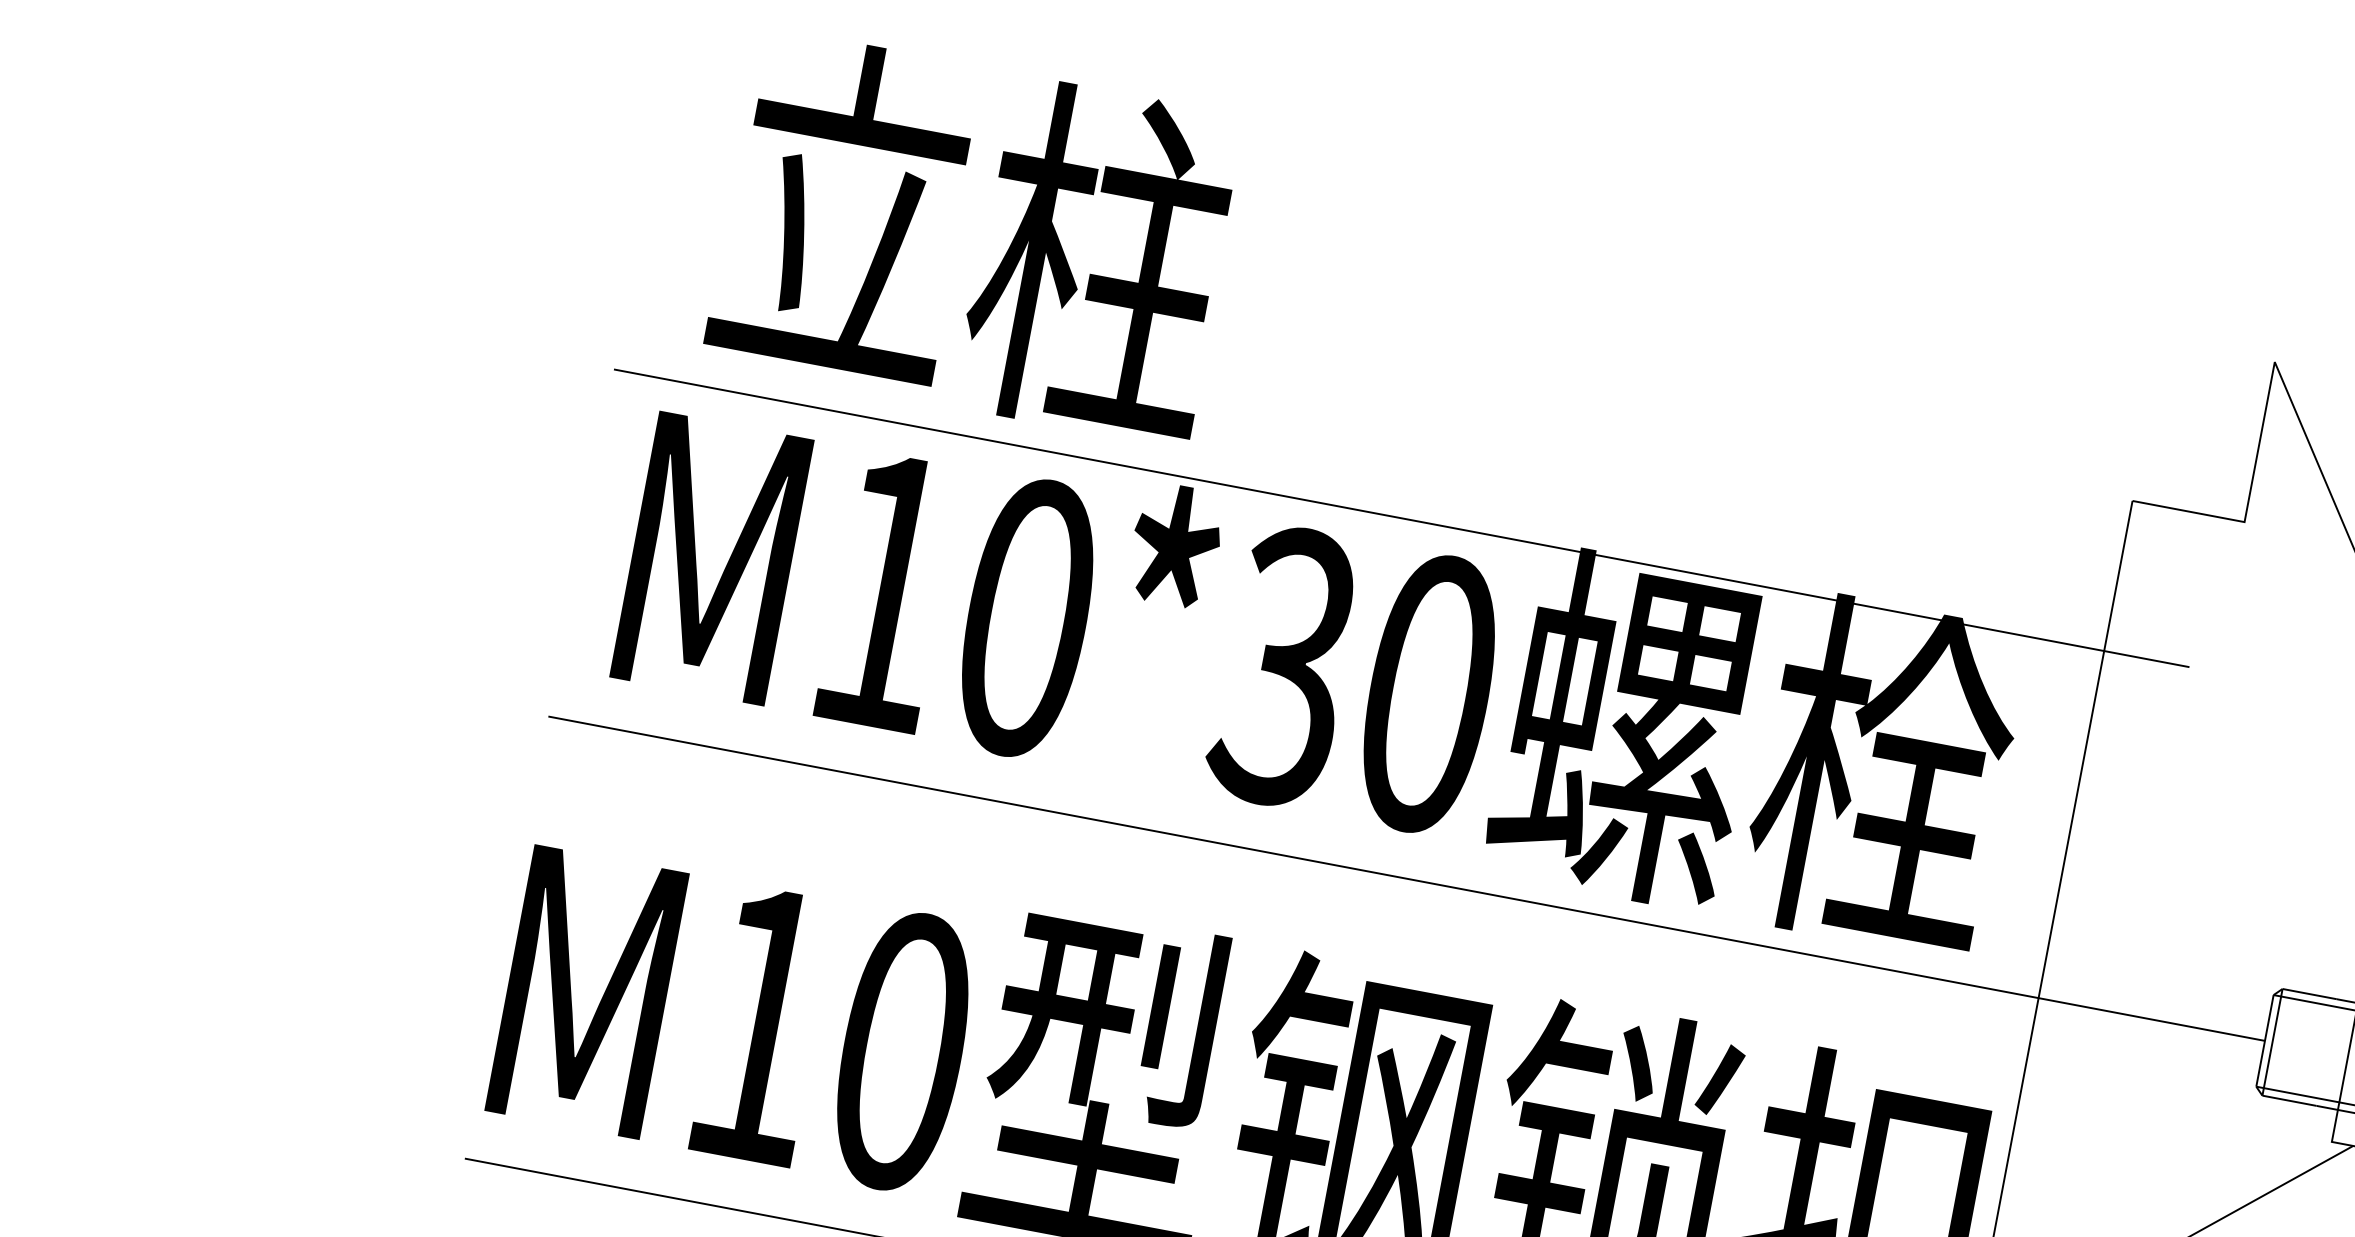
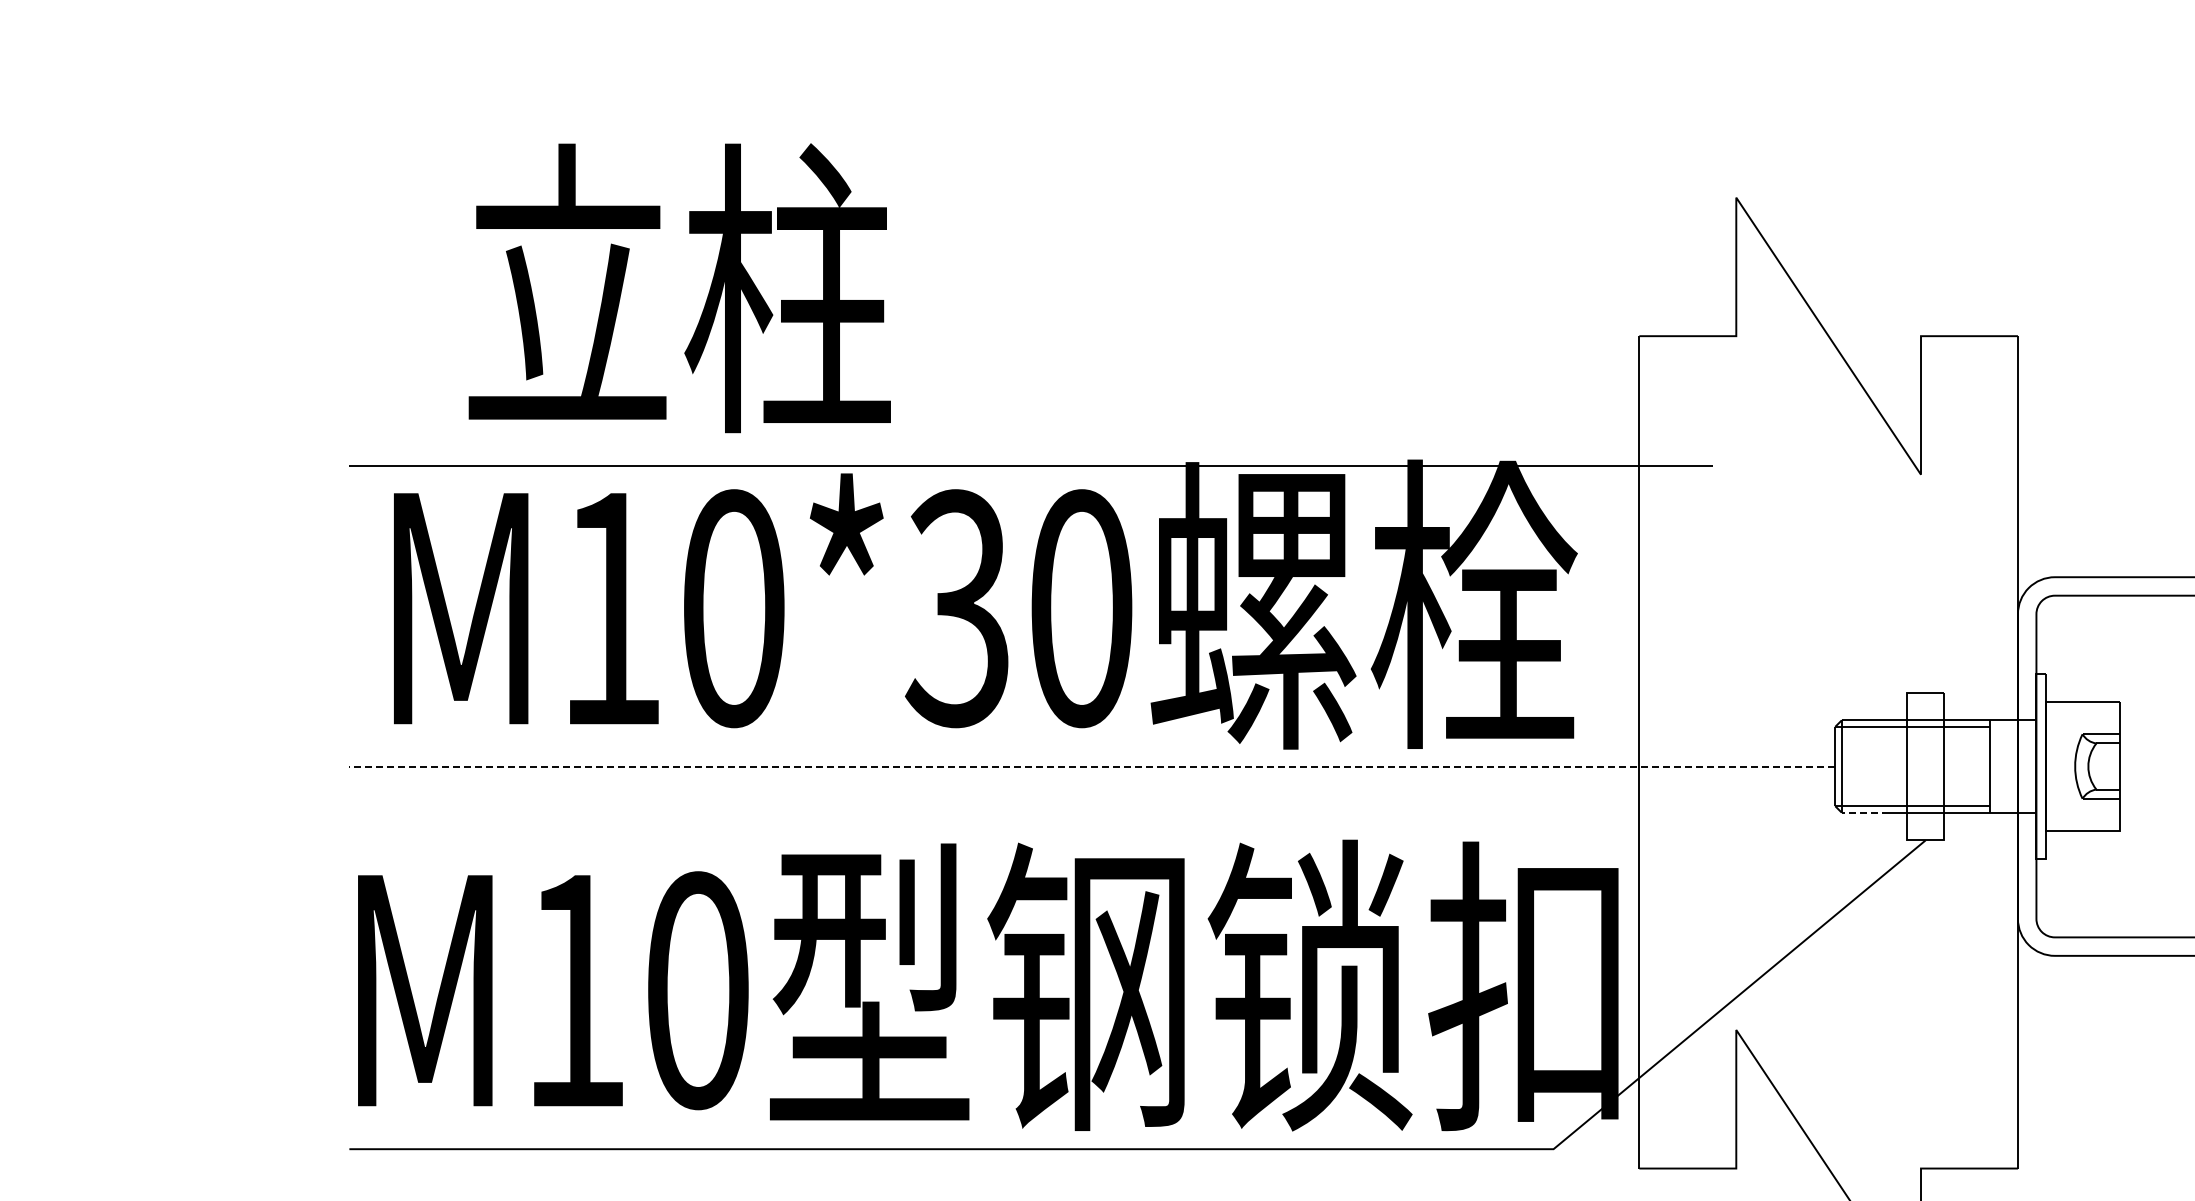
text: (975, 238) -> (679, 288), moved
line: (1406, 878) -> (1092, 766), solid -> dashed
line: (2288, 1100) -> (1864, 812), solid -> dashed

